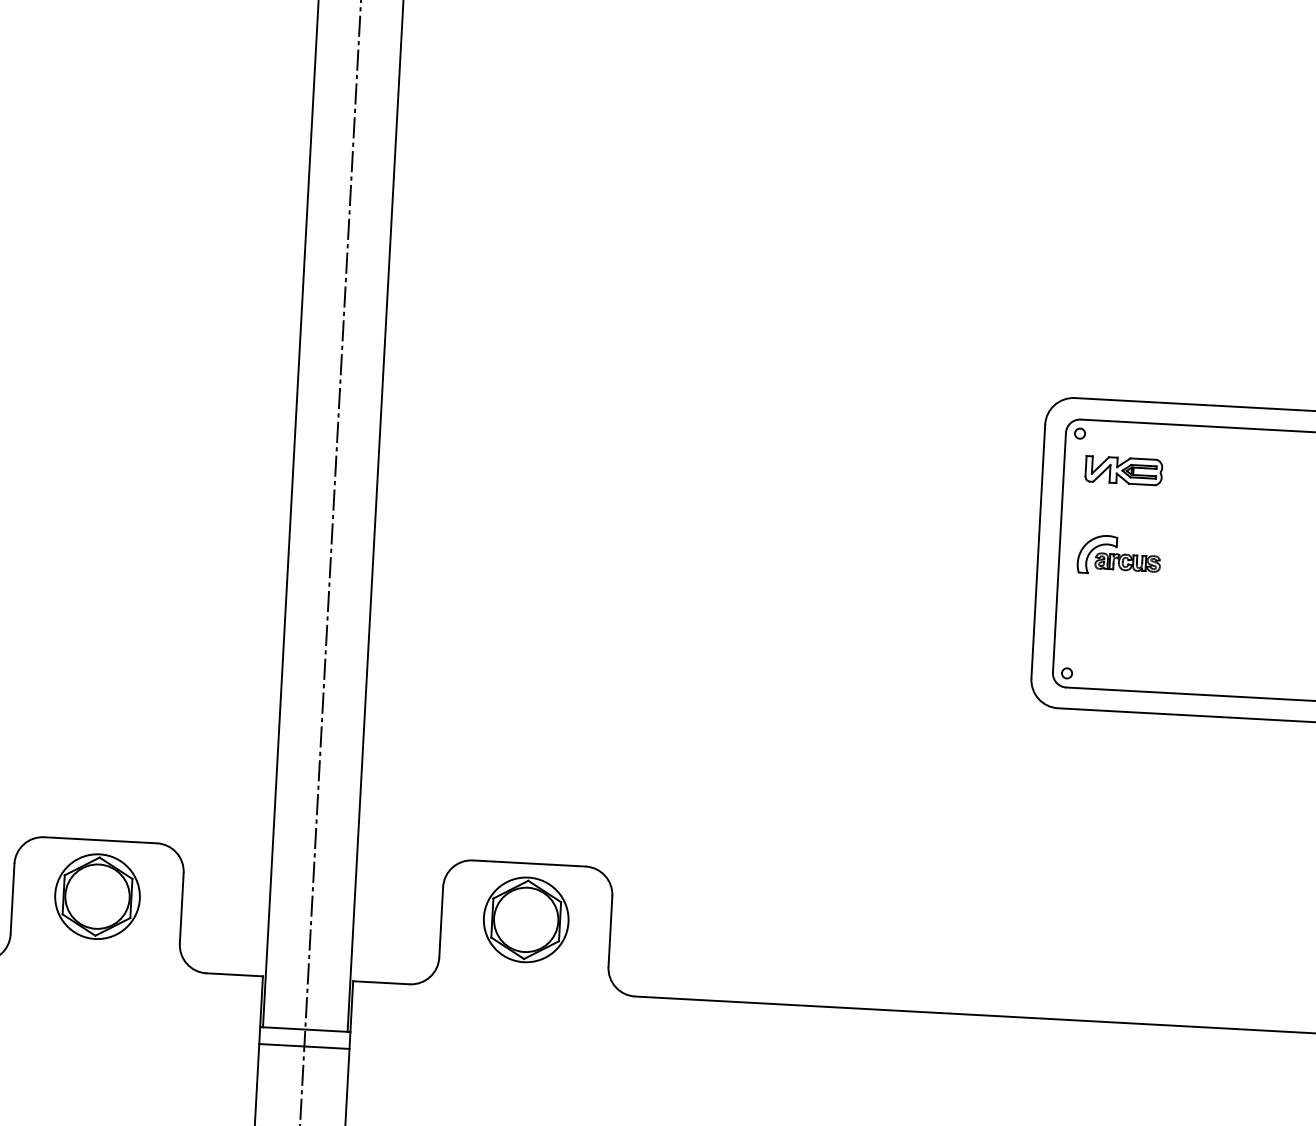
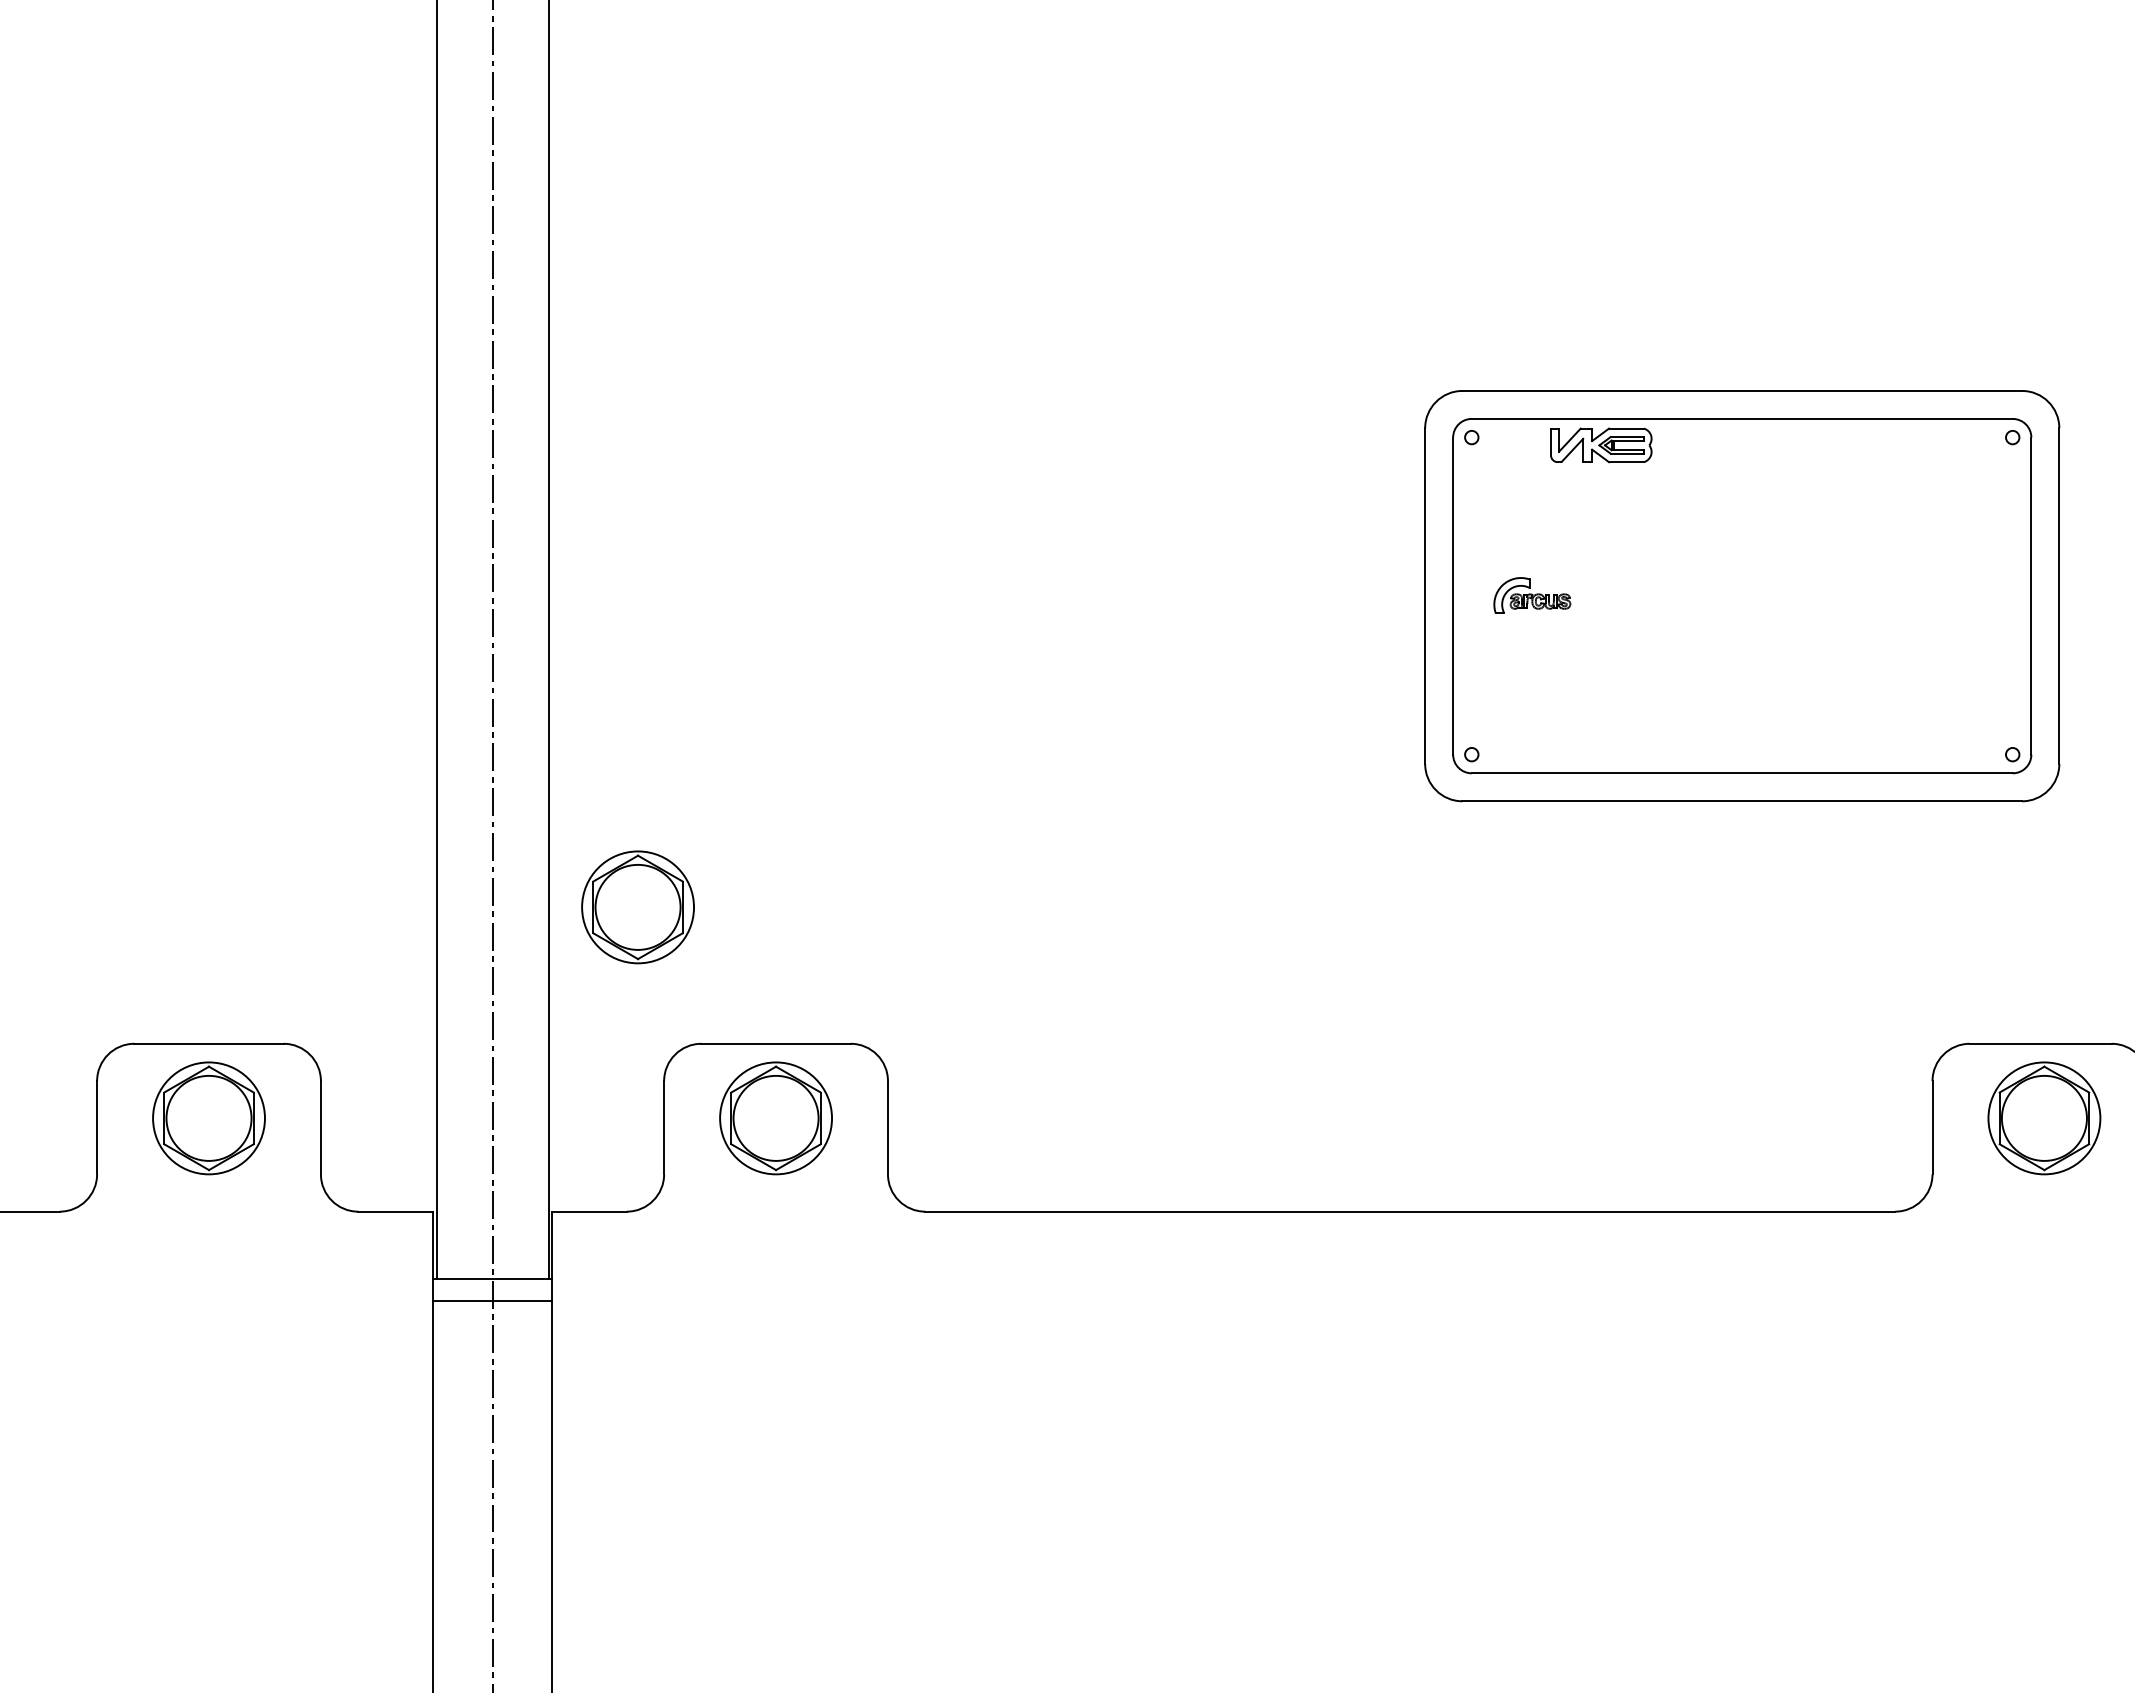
part: (1124, 470) -> (1601, 445), moved
part: (1119, 555) -> (1532, 595), size x0.7
part: (430, 754) -> (637, 907), added

